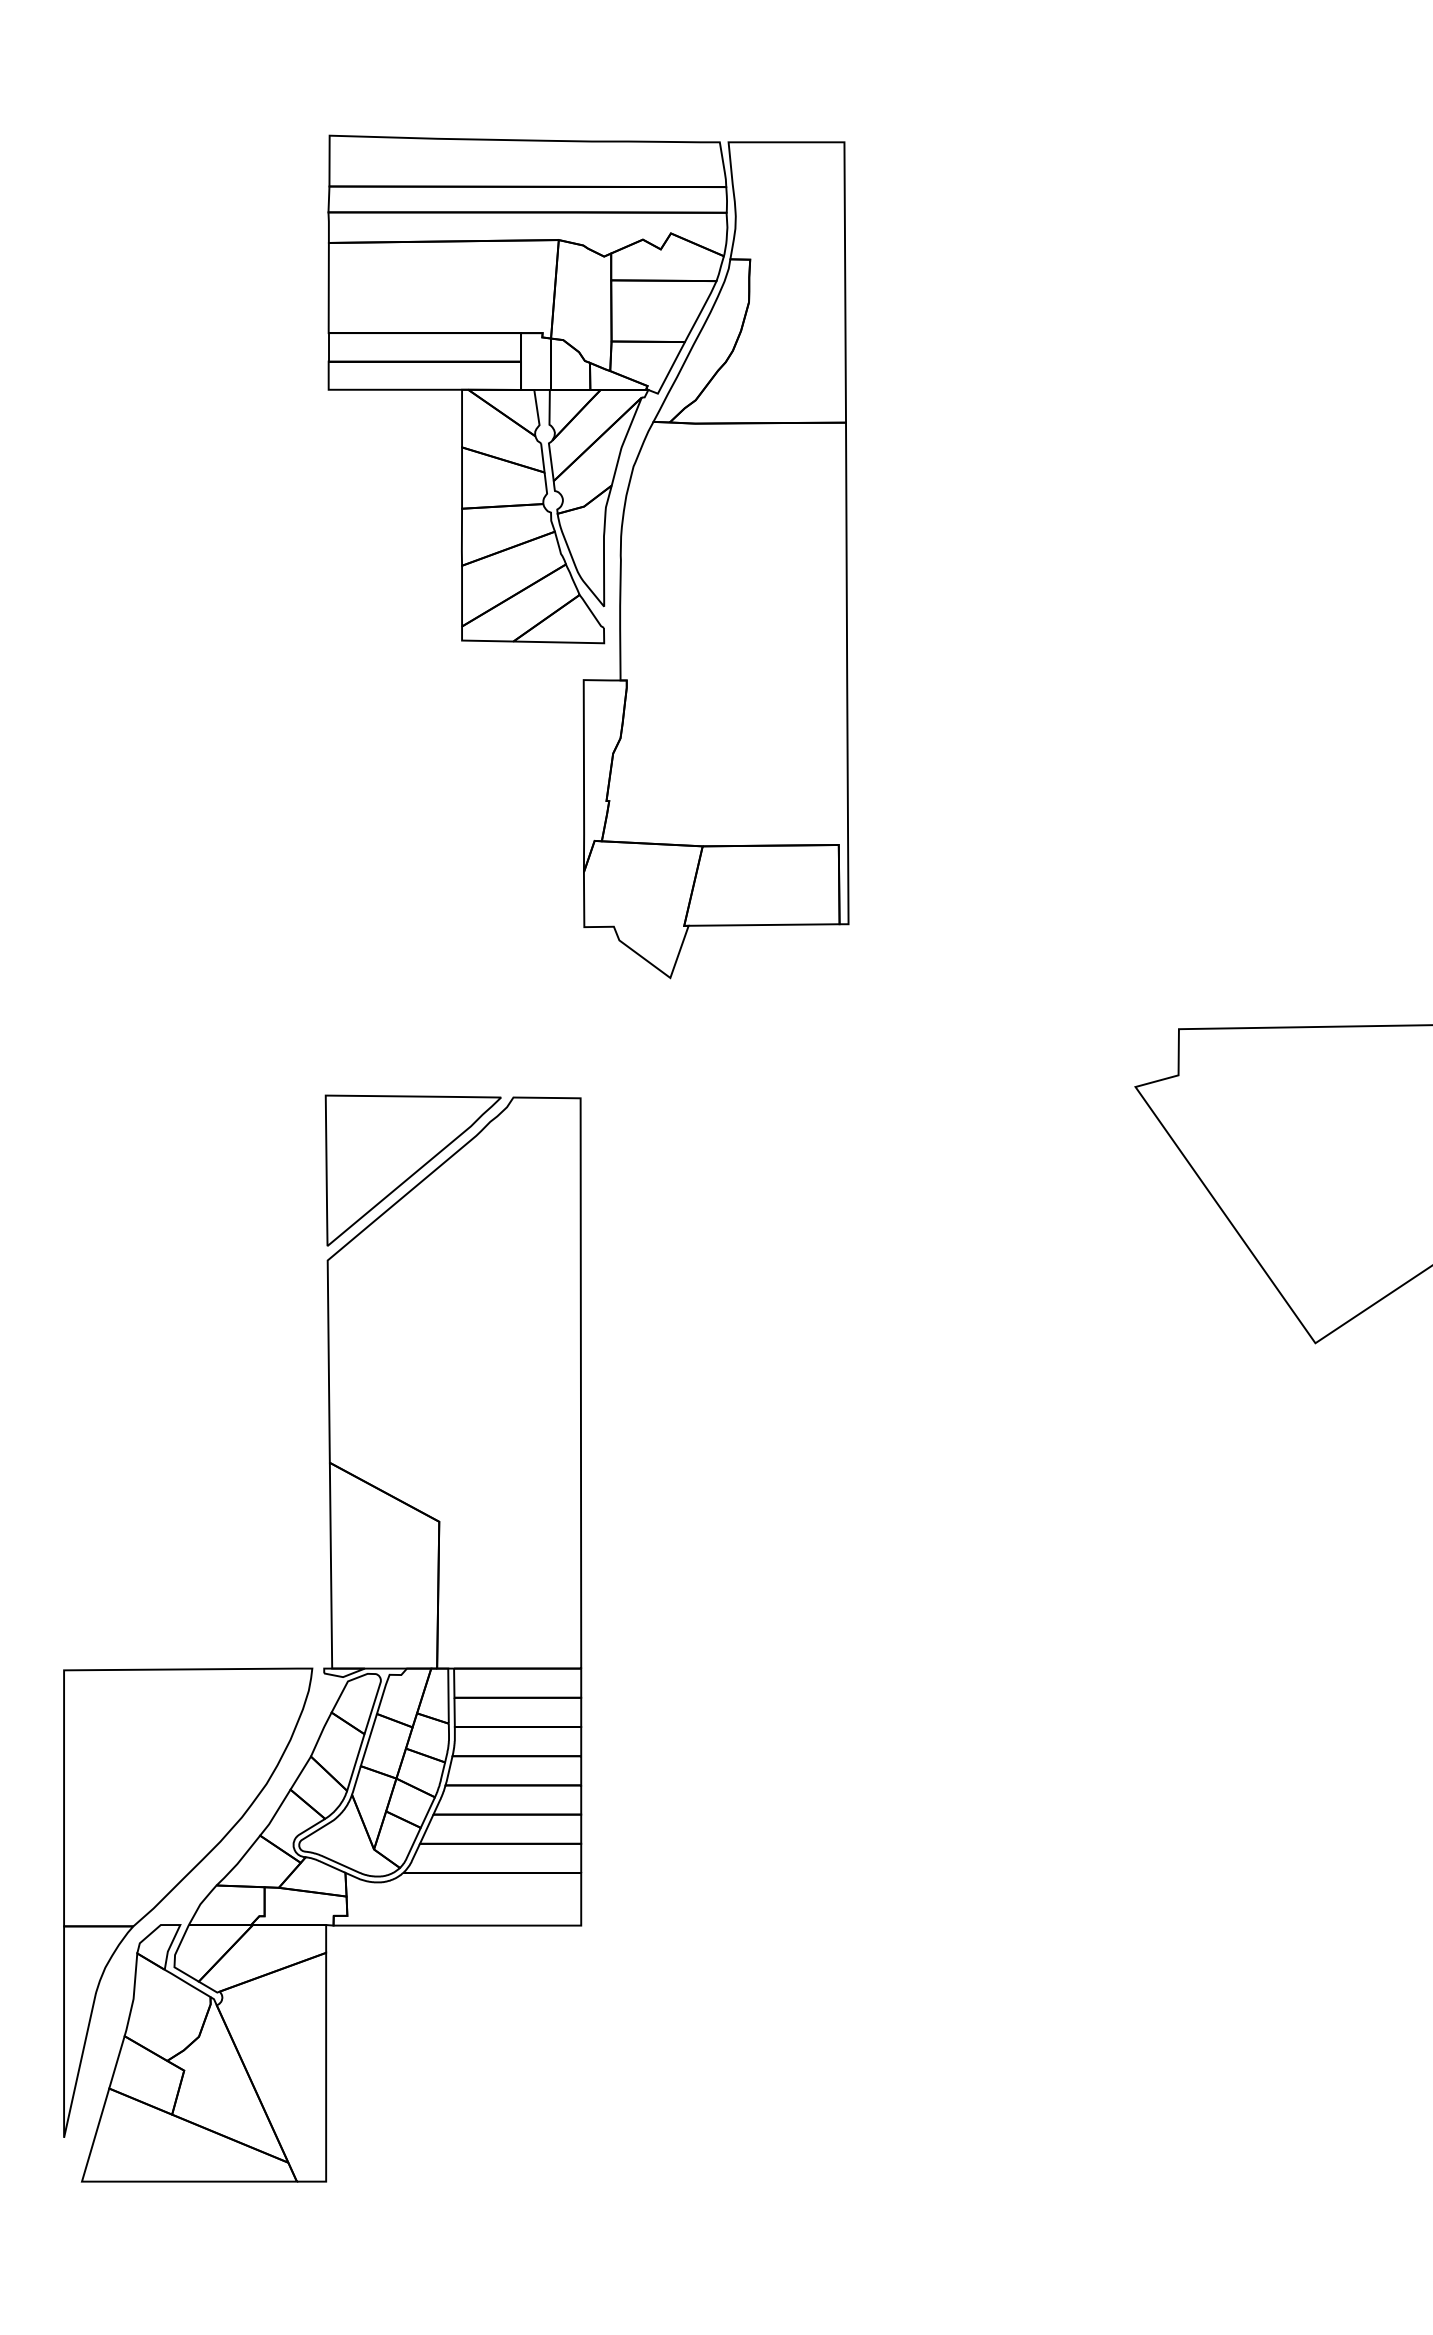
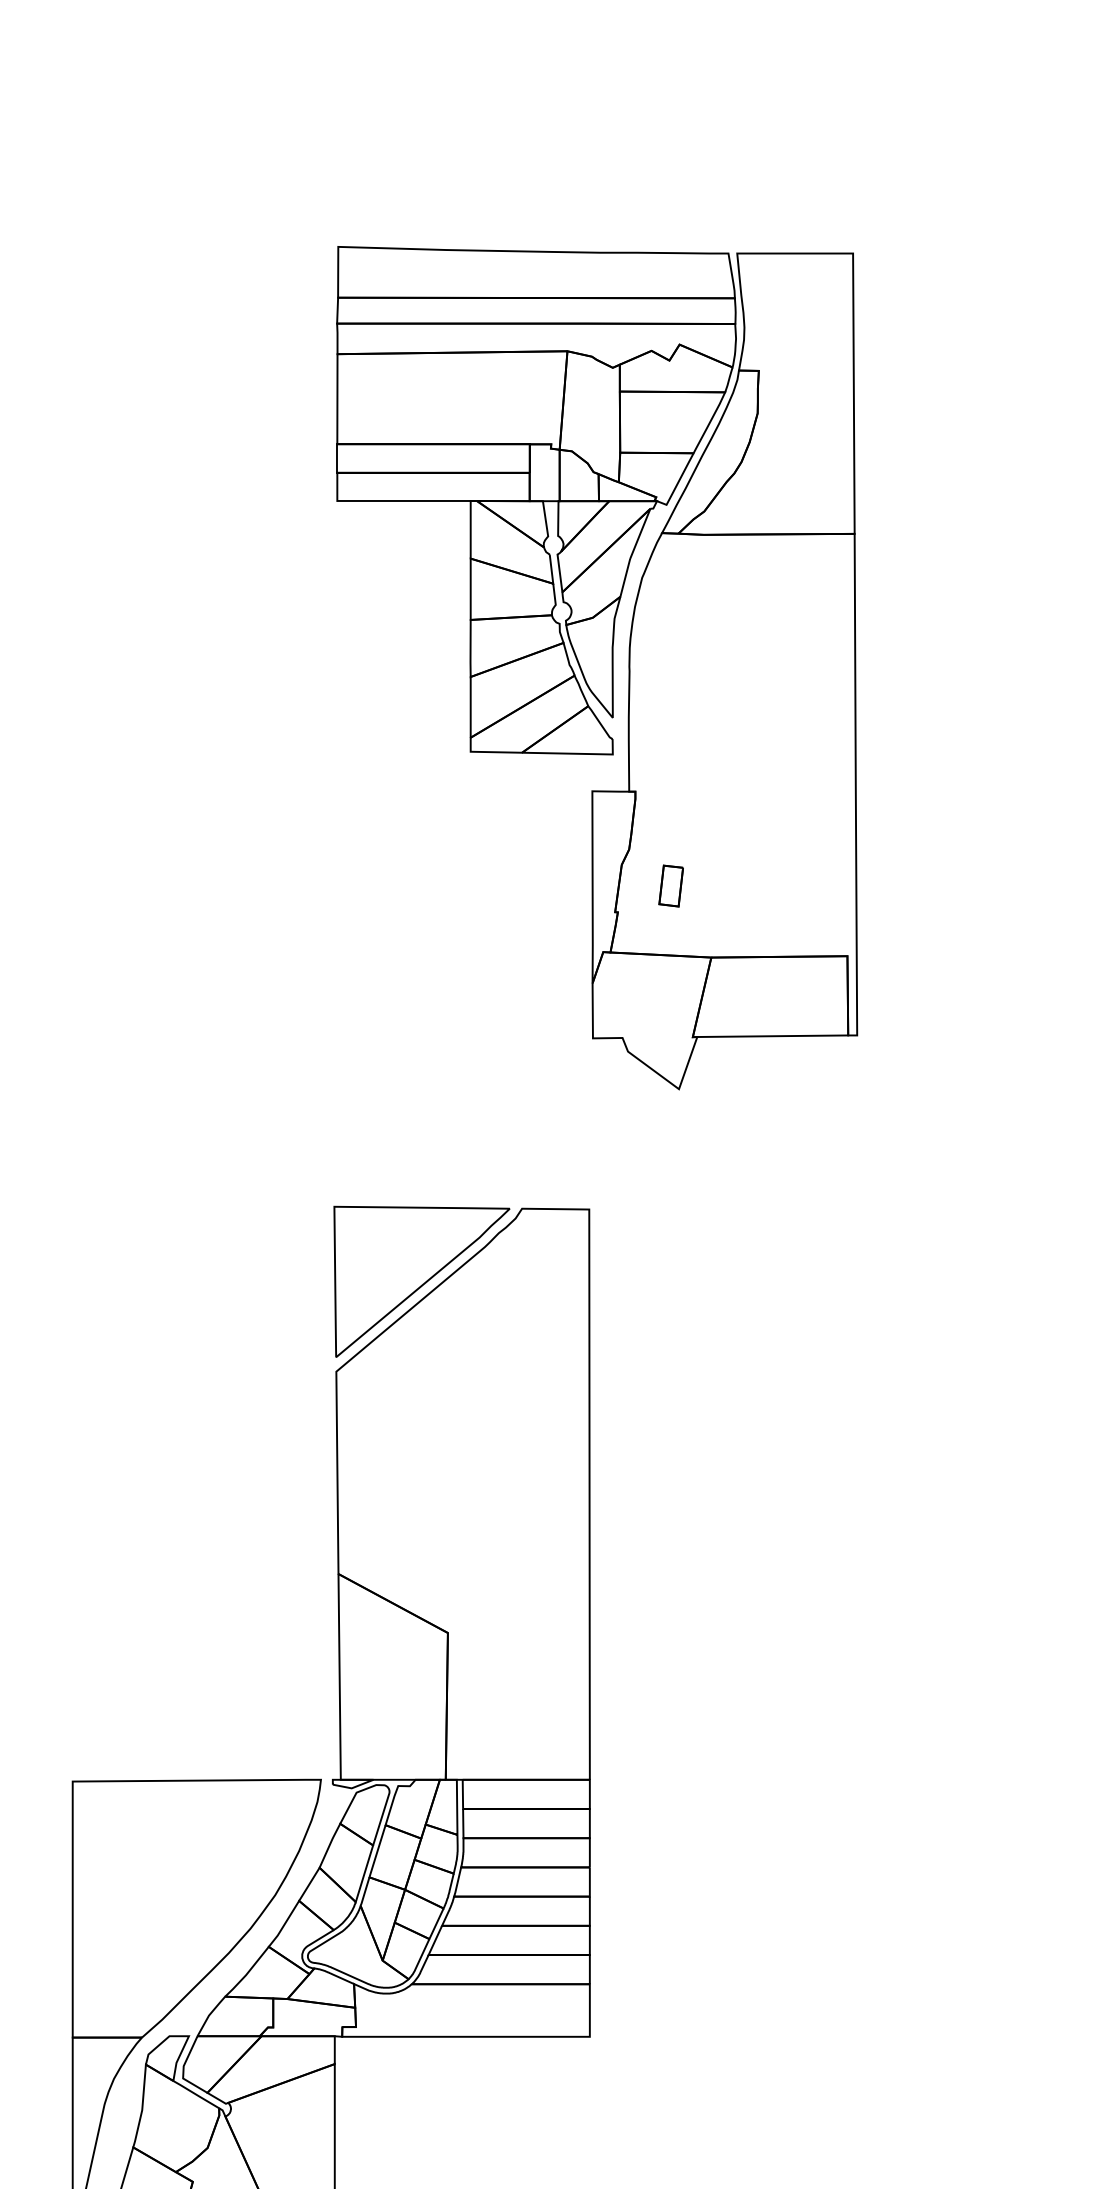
part: (662, 774) -> (671, 885), added

